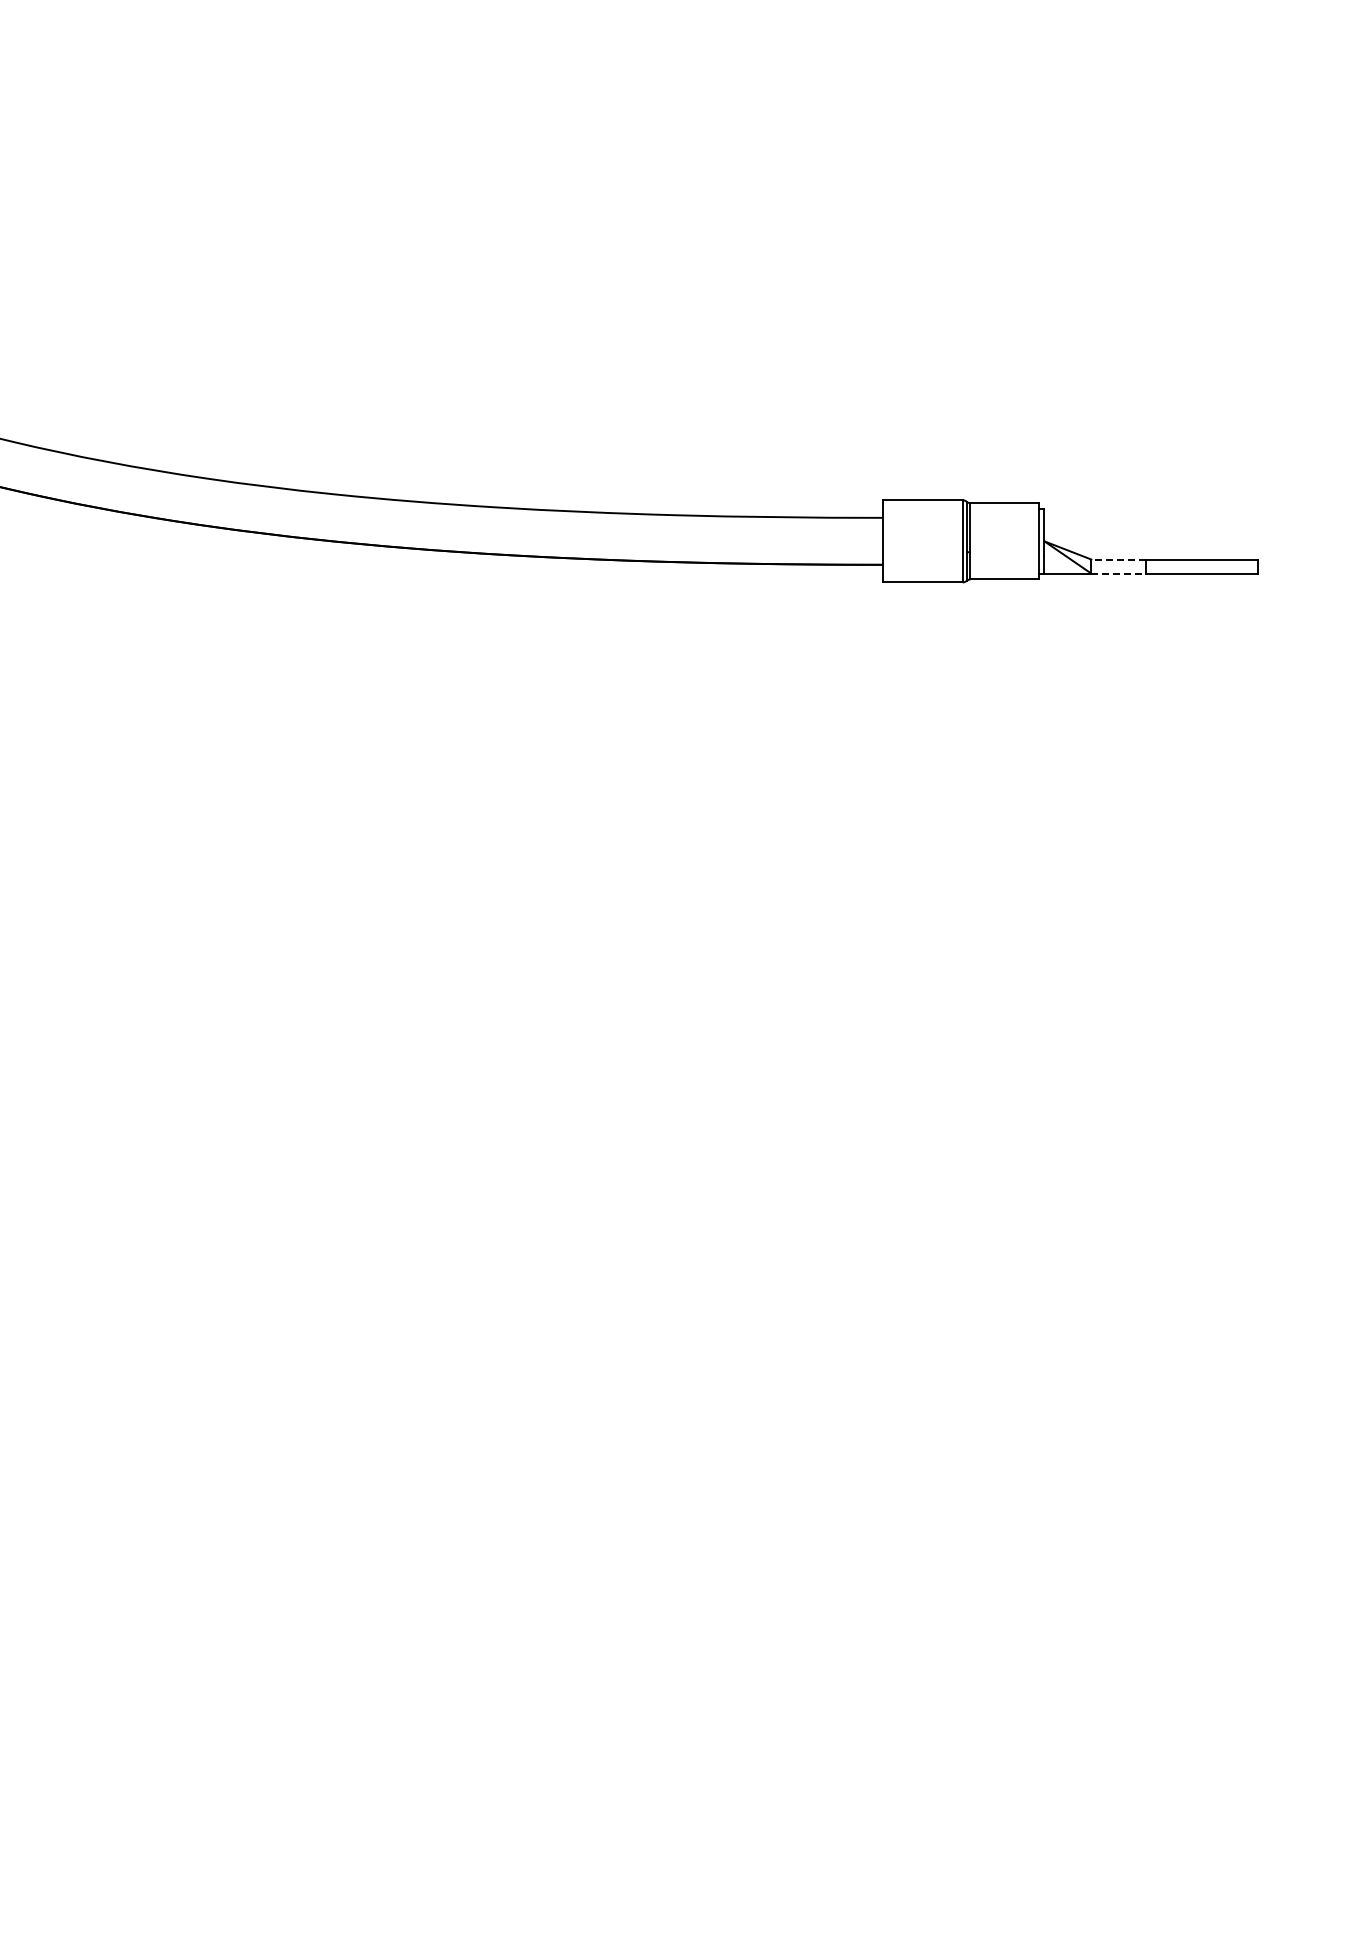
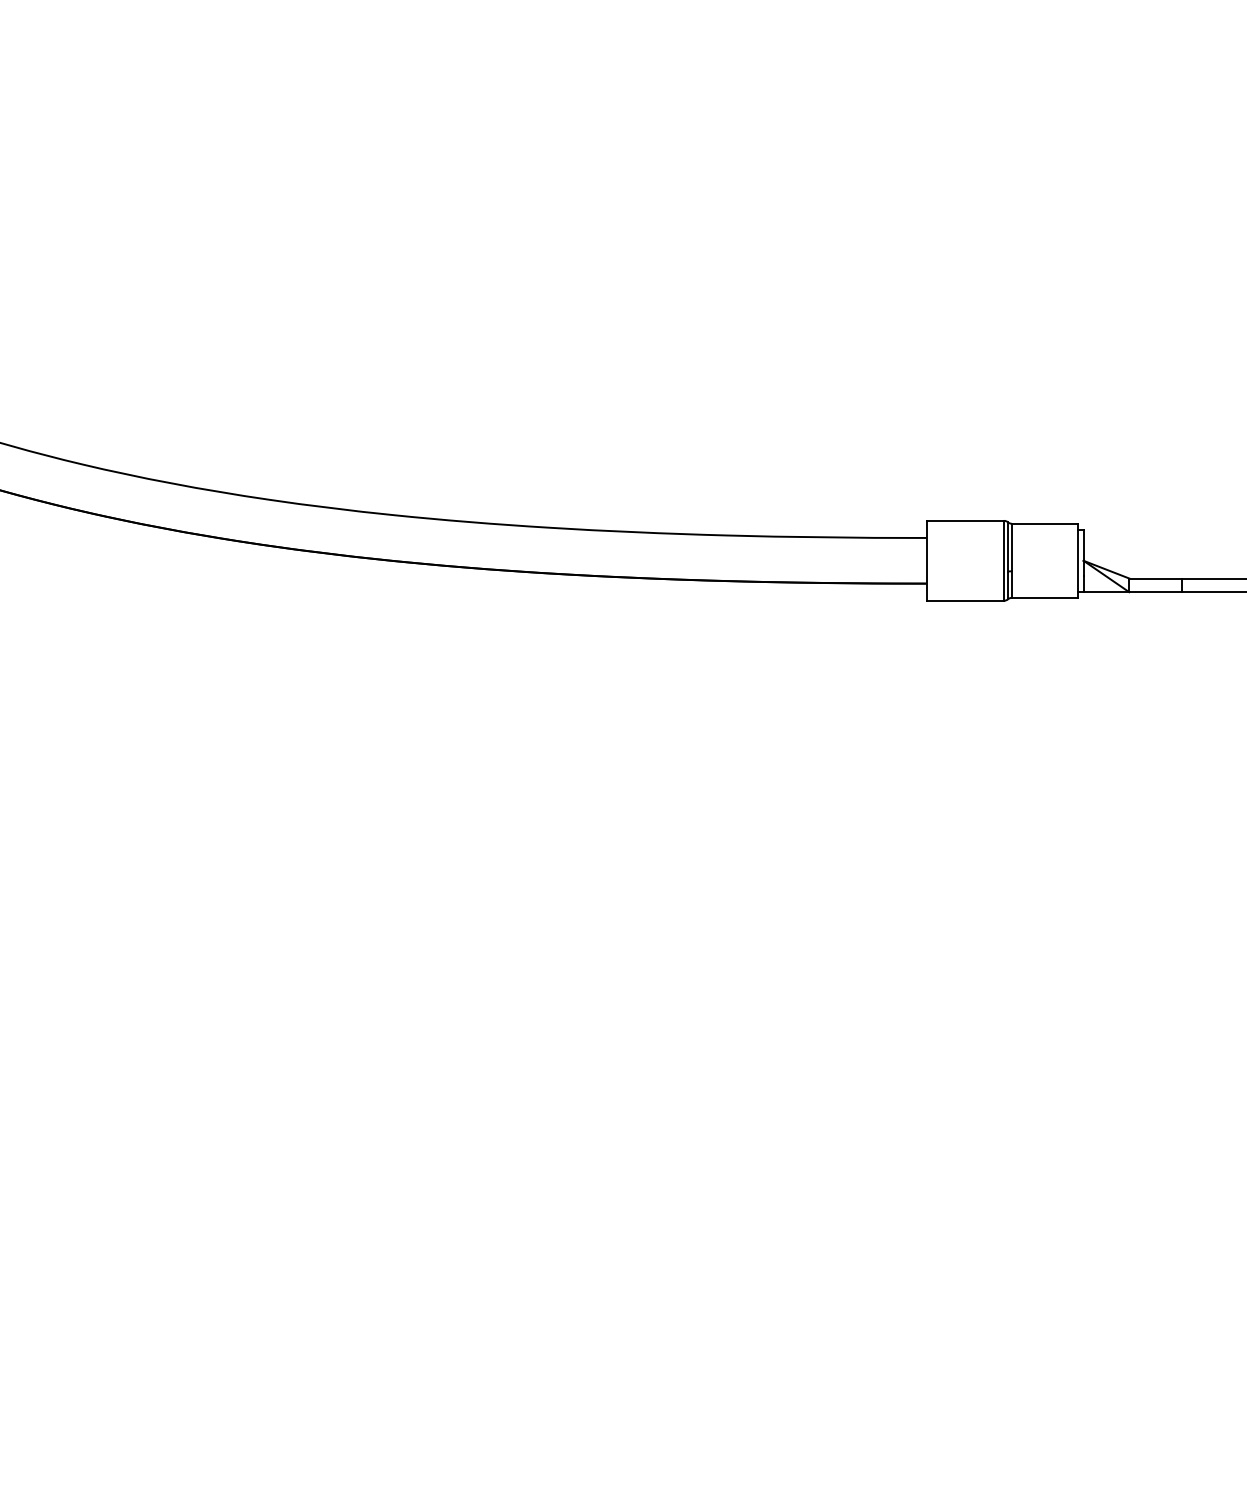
line: (1118, 559) -> (1155, 578), dashed -> solid
line: (1119, 573) -> (1156, 592), dashed -> solid

